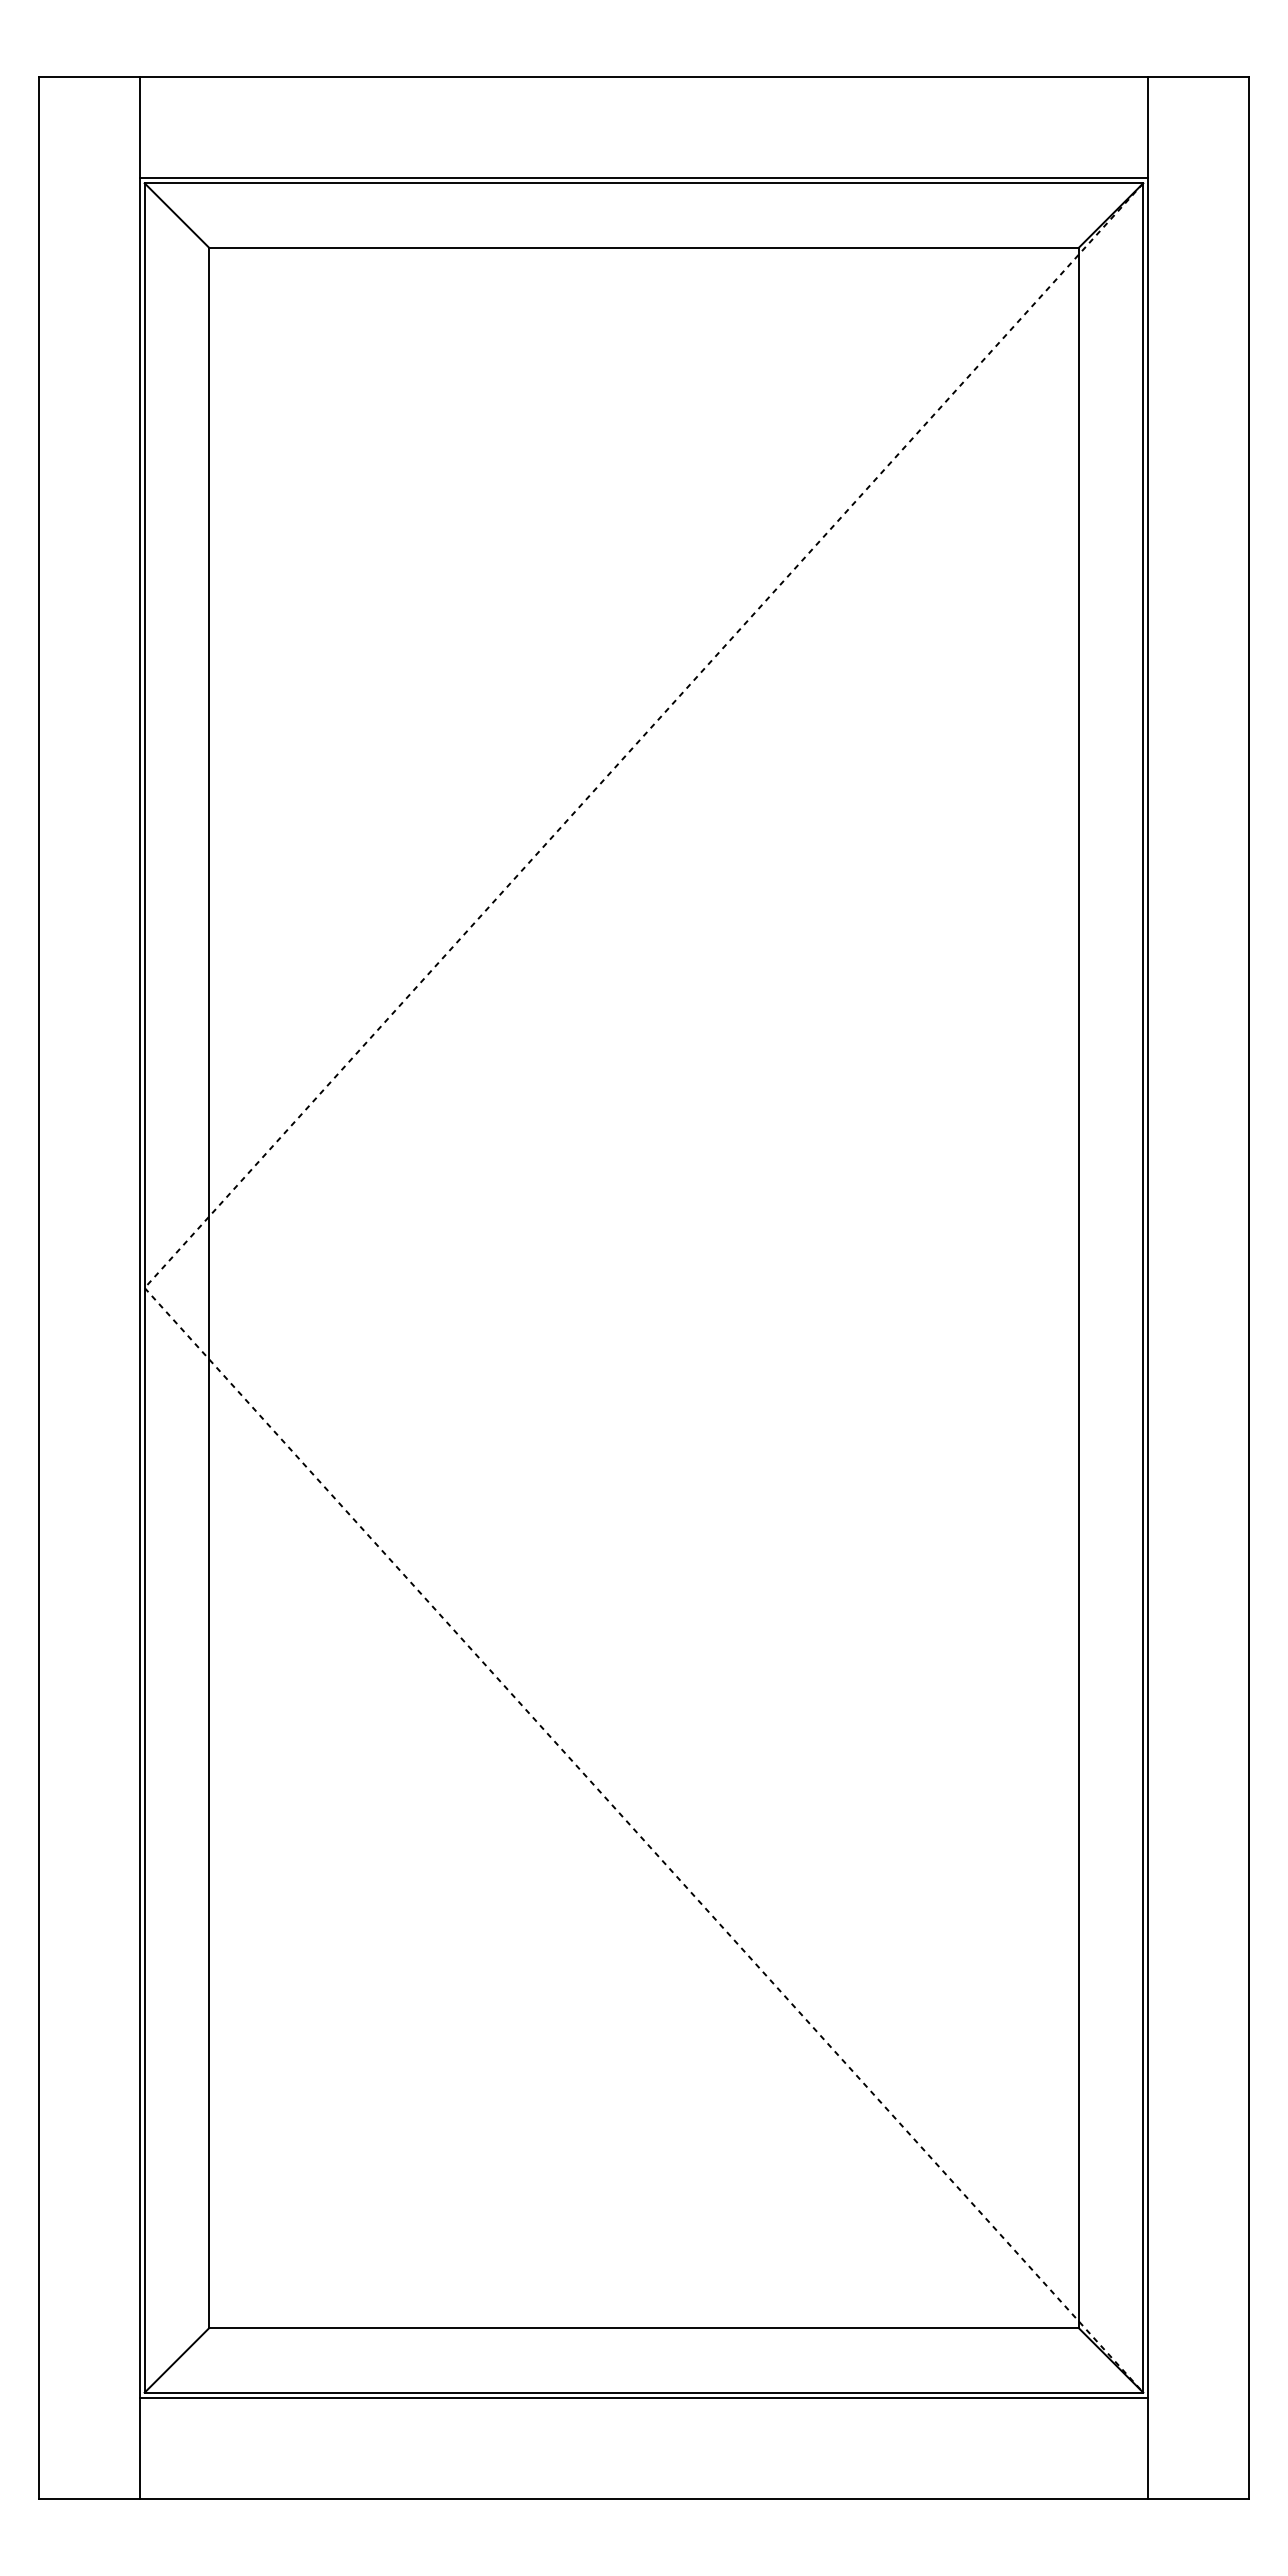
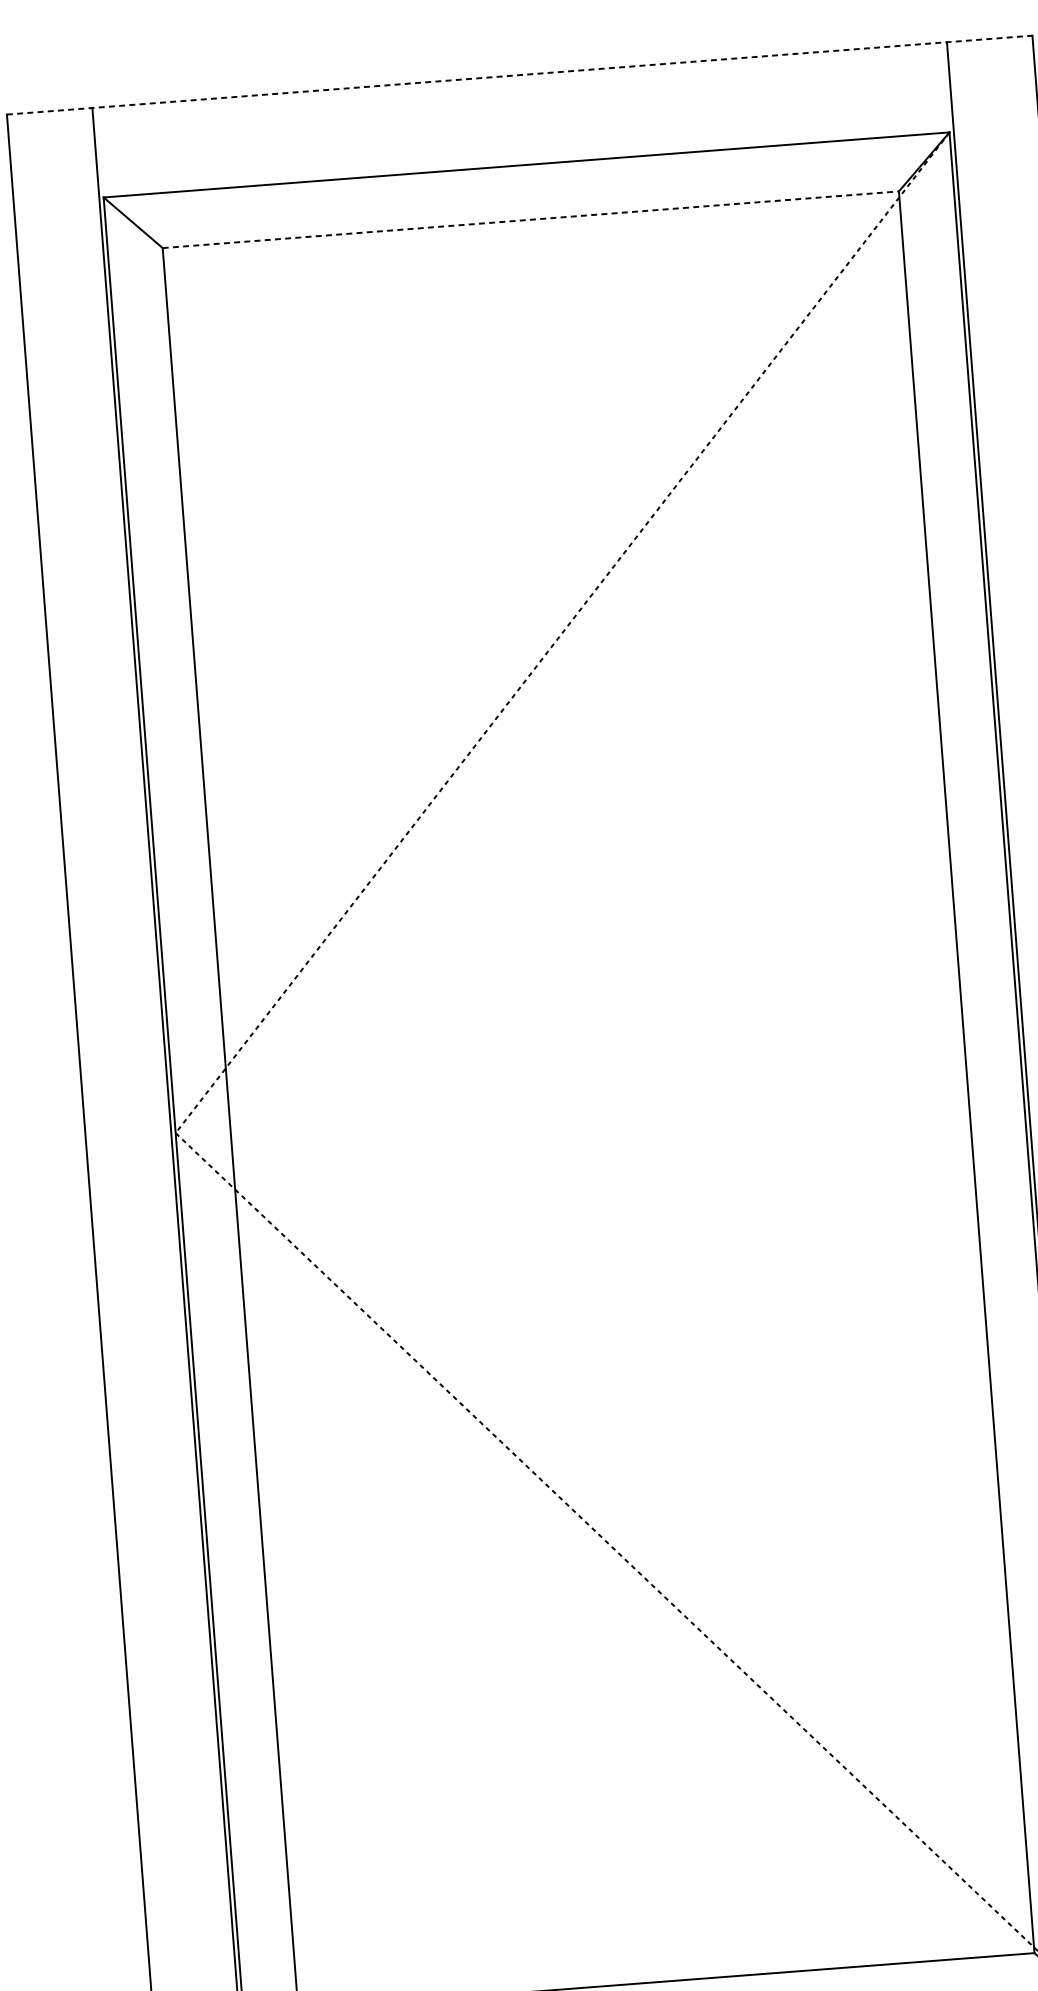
line: (644, 77) -> (520, 75), solid -> dashed
line: (643, 178) -> (525, 160), removed
line: (643, 248) -> (530, 220), solid -> dashed

